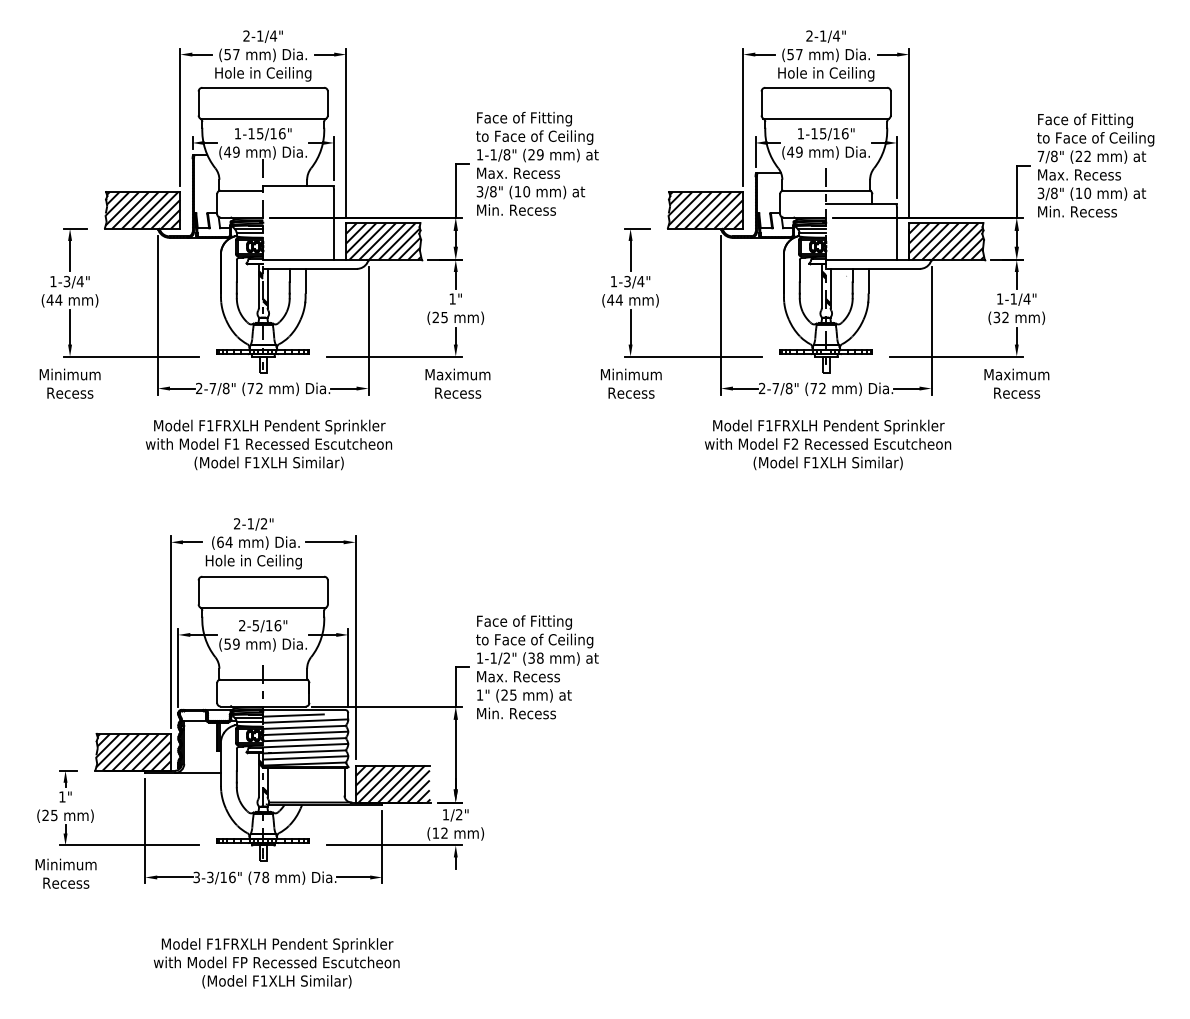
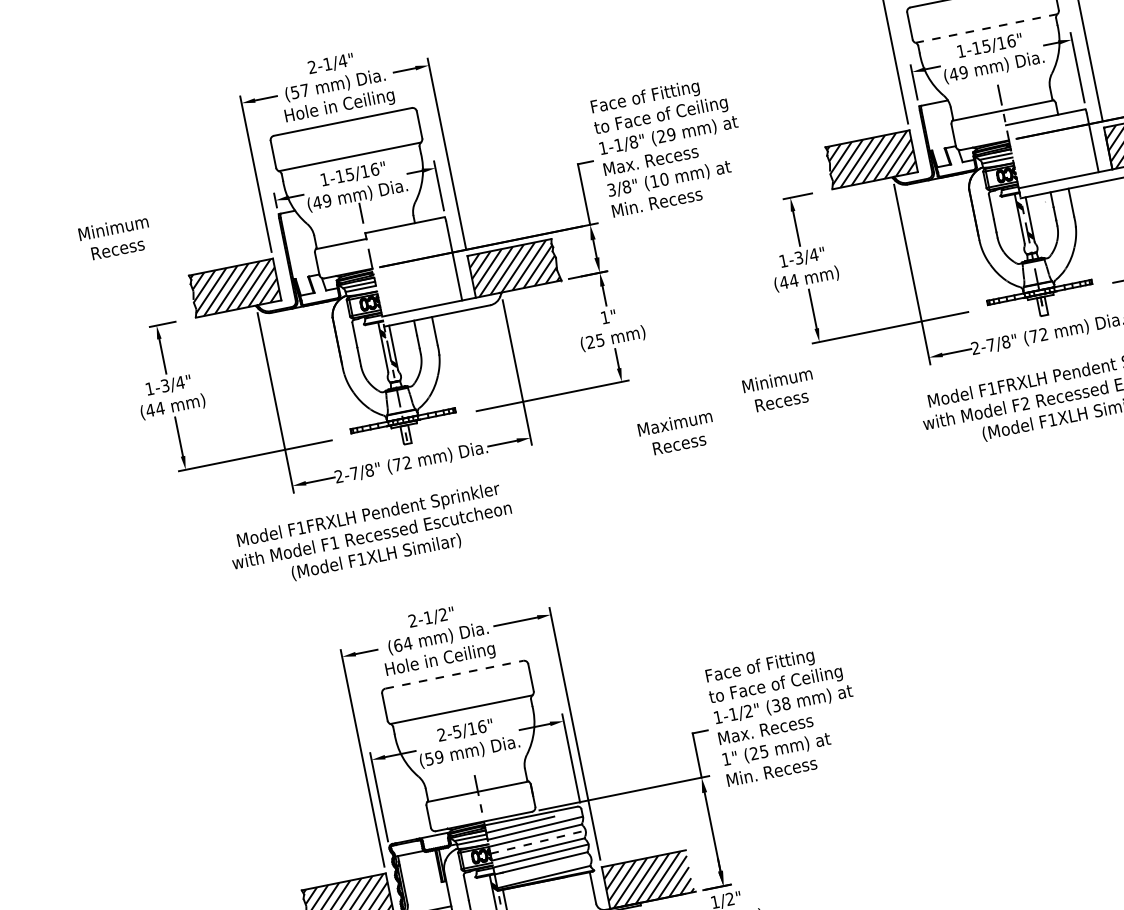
line: (826, 118) -> (986, 28), solid -> dashed
text: (69, 383) -> (114, 238), moved
text: (457, 383) -> (676, 433), moved
text: (631, 383) -> (779, 390), moved
text: (269, 444) -> (372, 535), moved
line: (263, 576) -> (454, 674), solid -> dashed
line: (305, 733) -> (537, 842), solid -> dashed
line: (305, 757) -> (543, 869), removed

